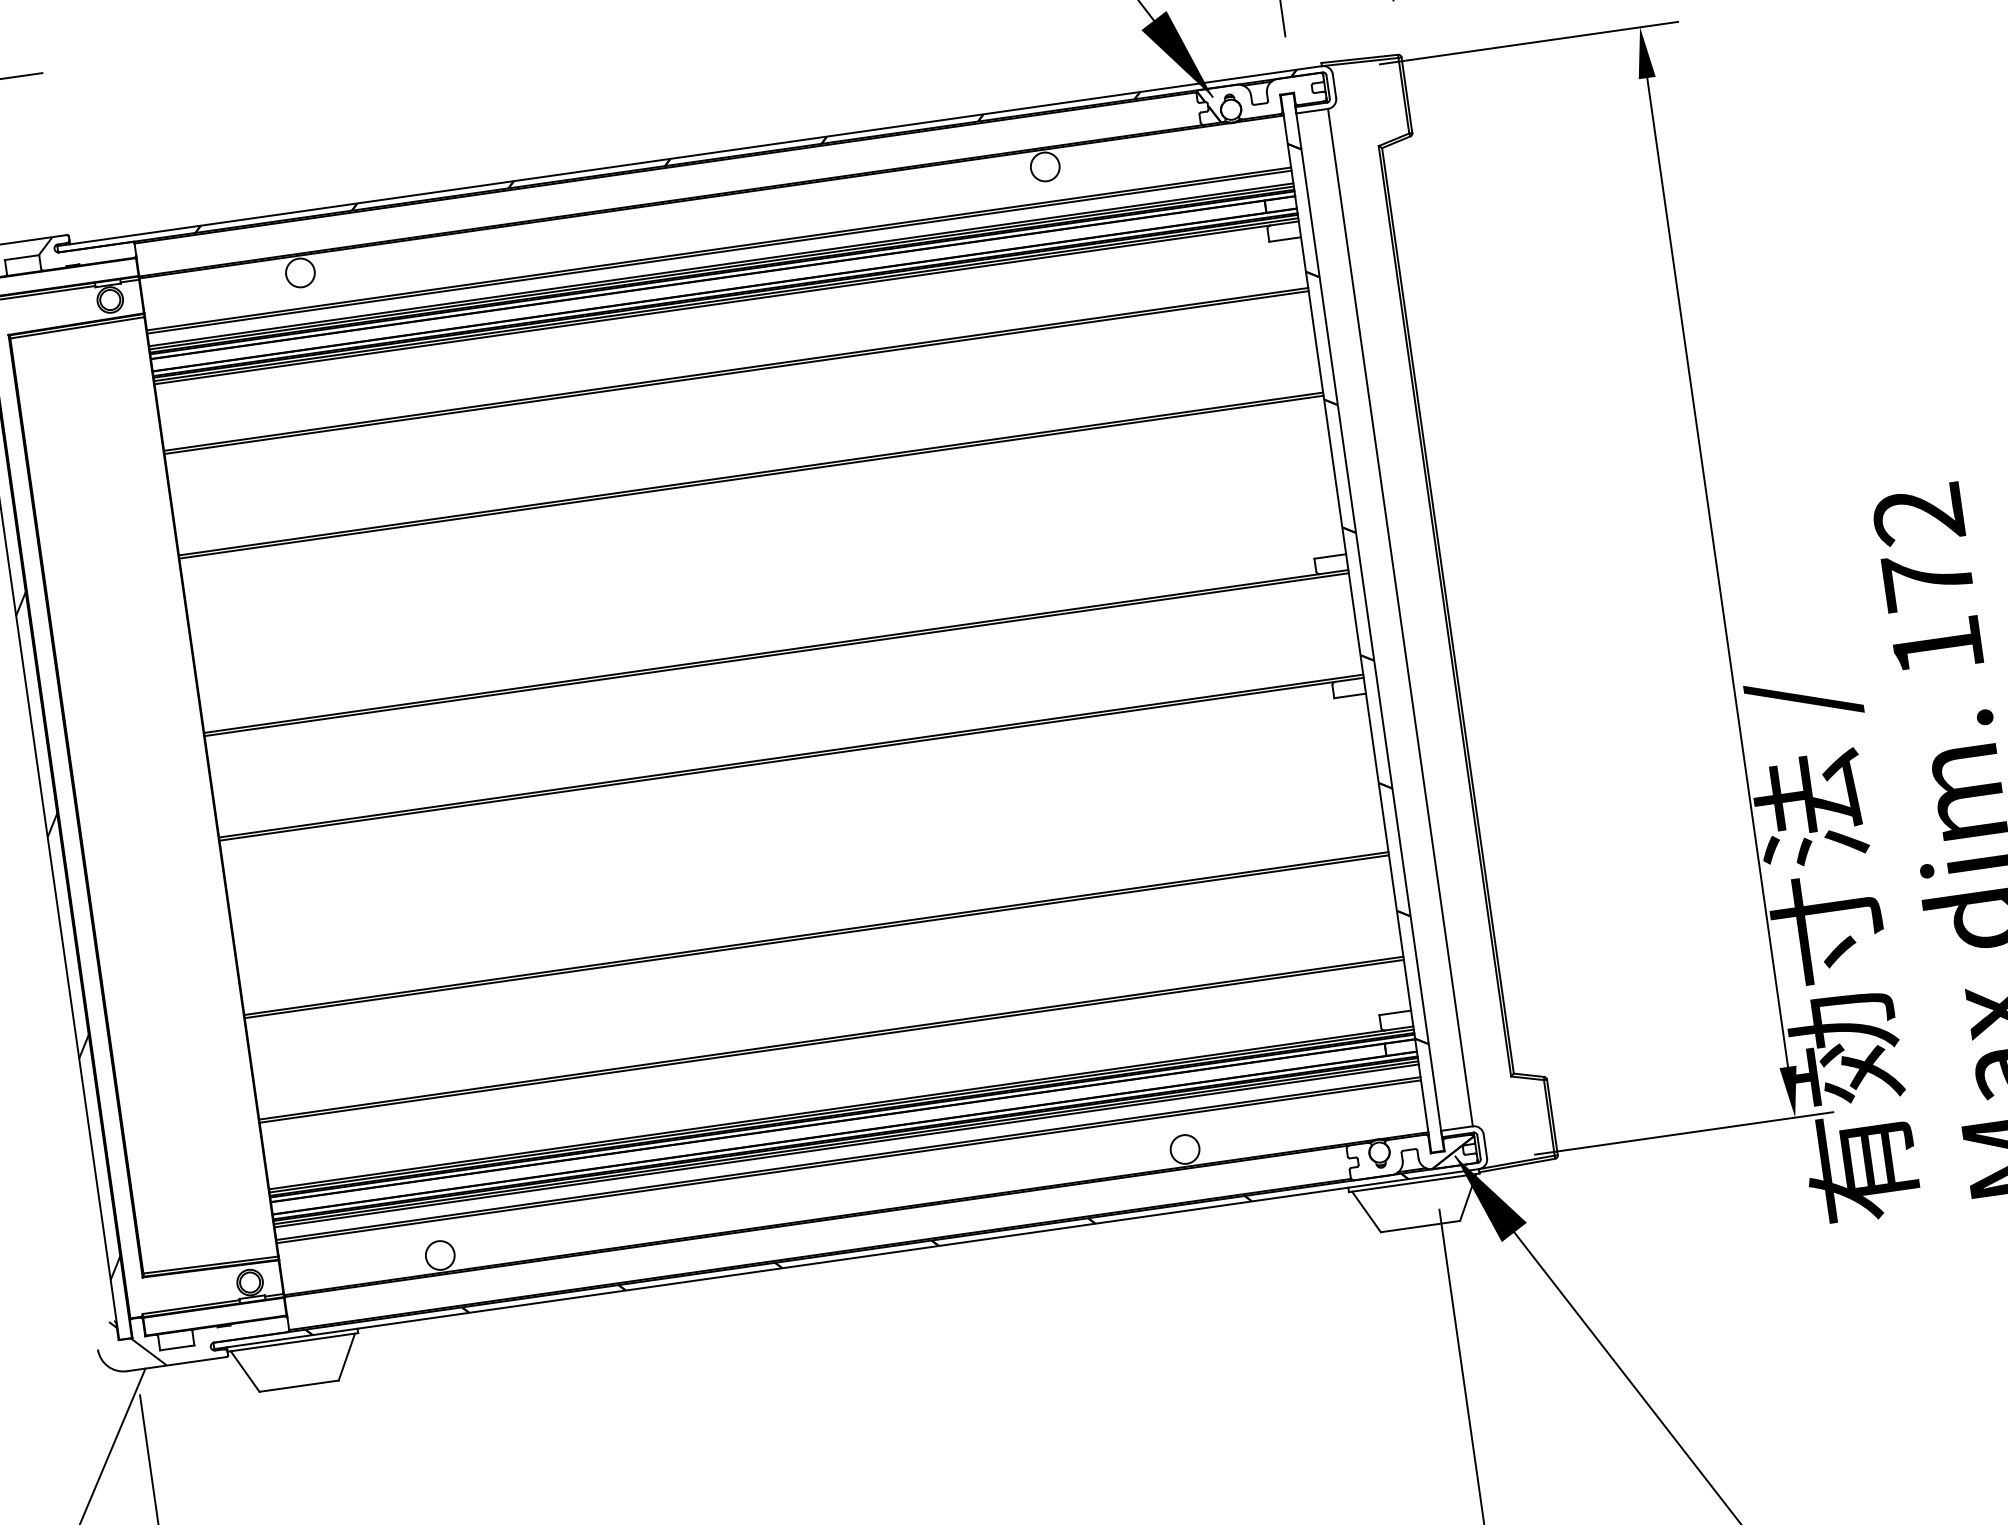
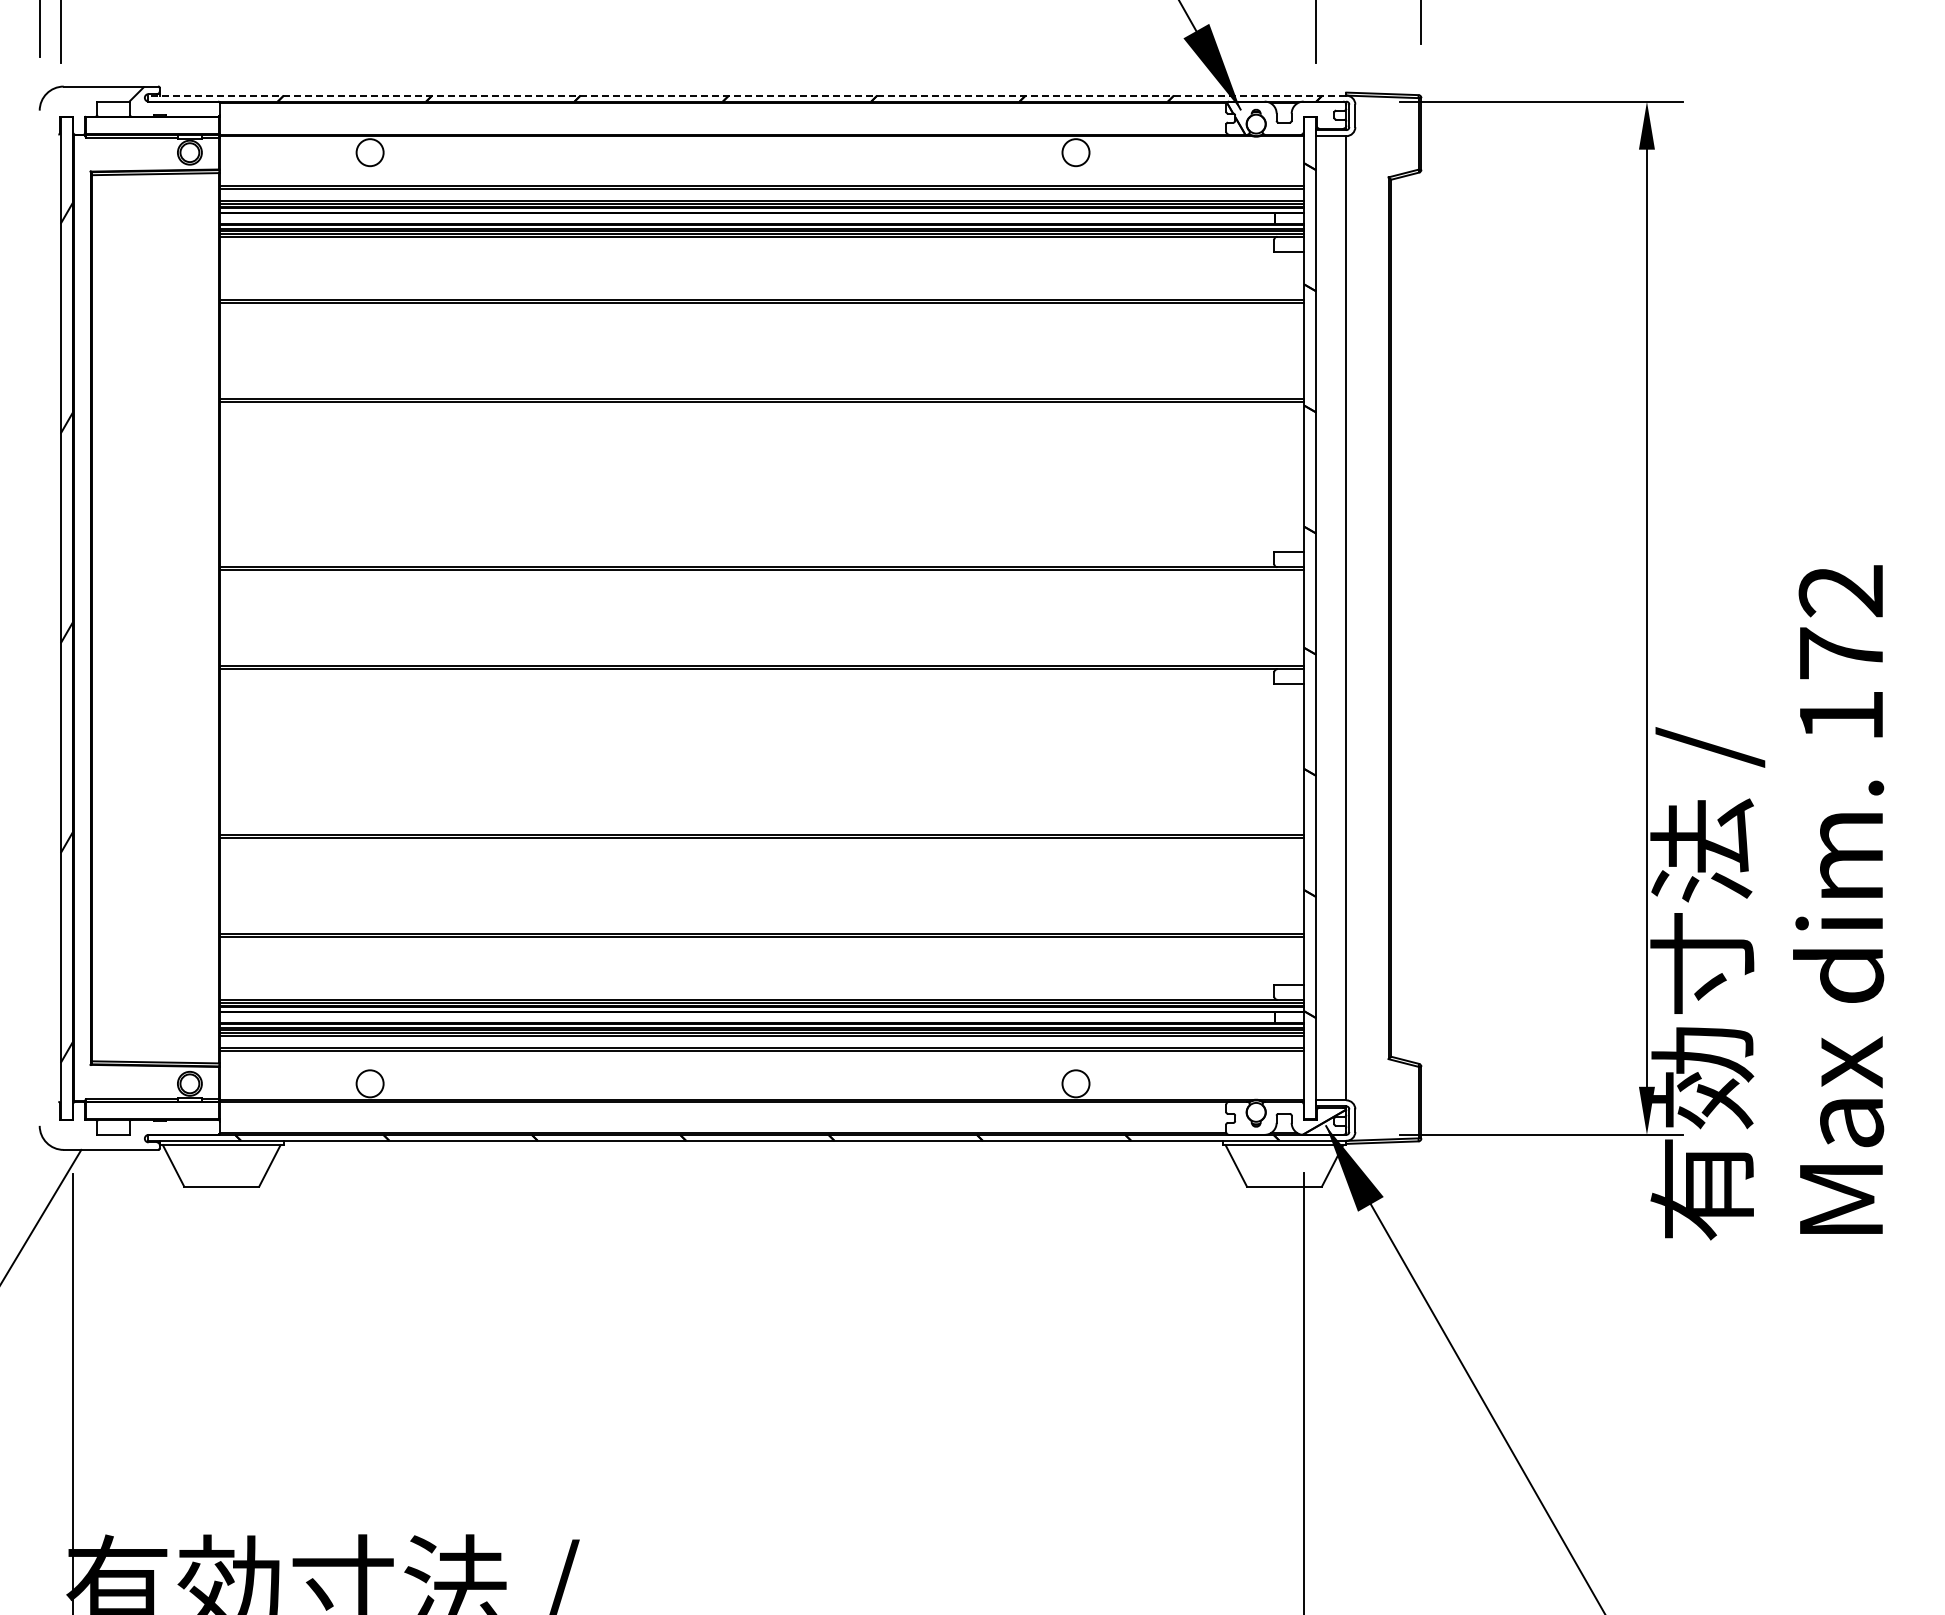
line: (688, 156) -> (746, 95), solid -> dashed
hatch: (137, 1343) -> (77, 1125), removed

